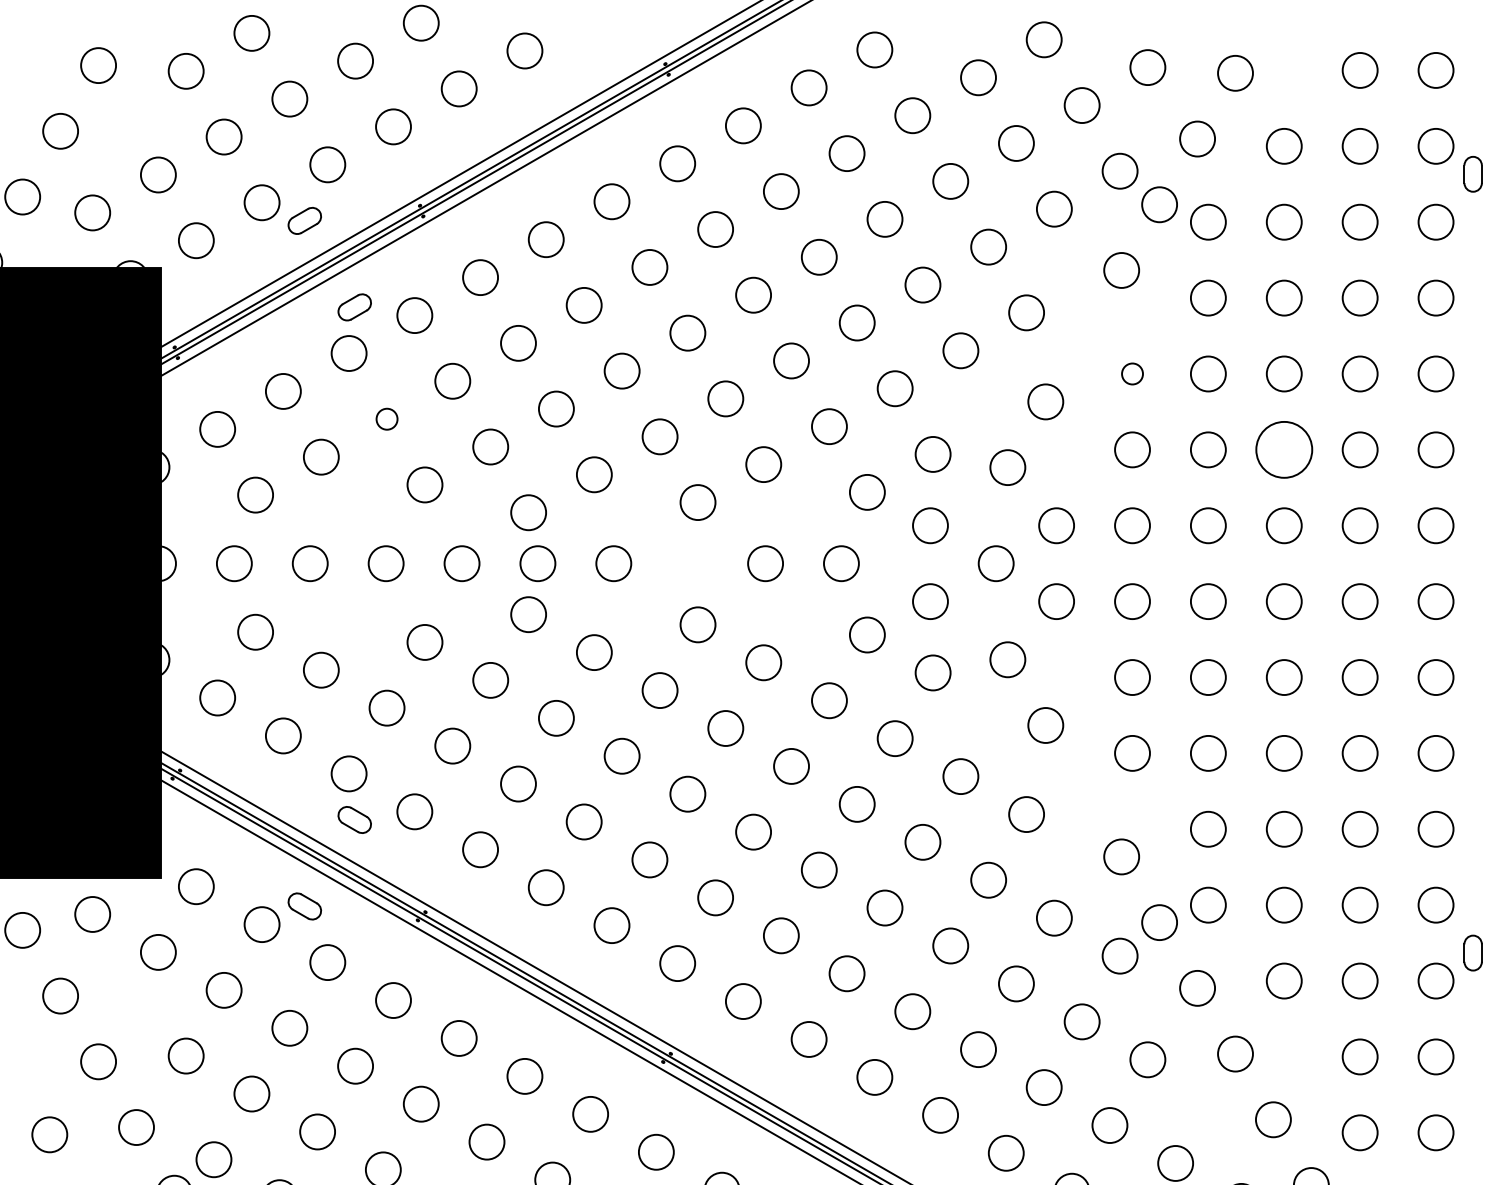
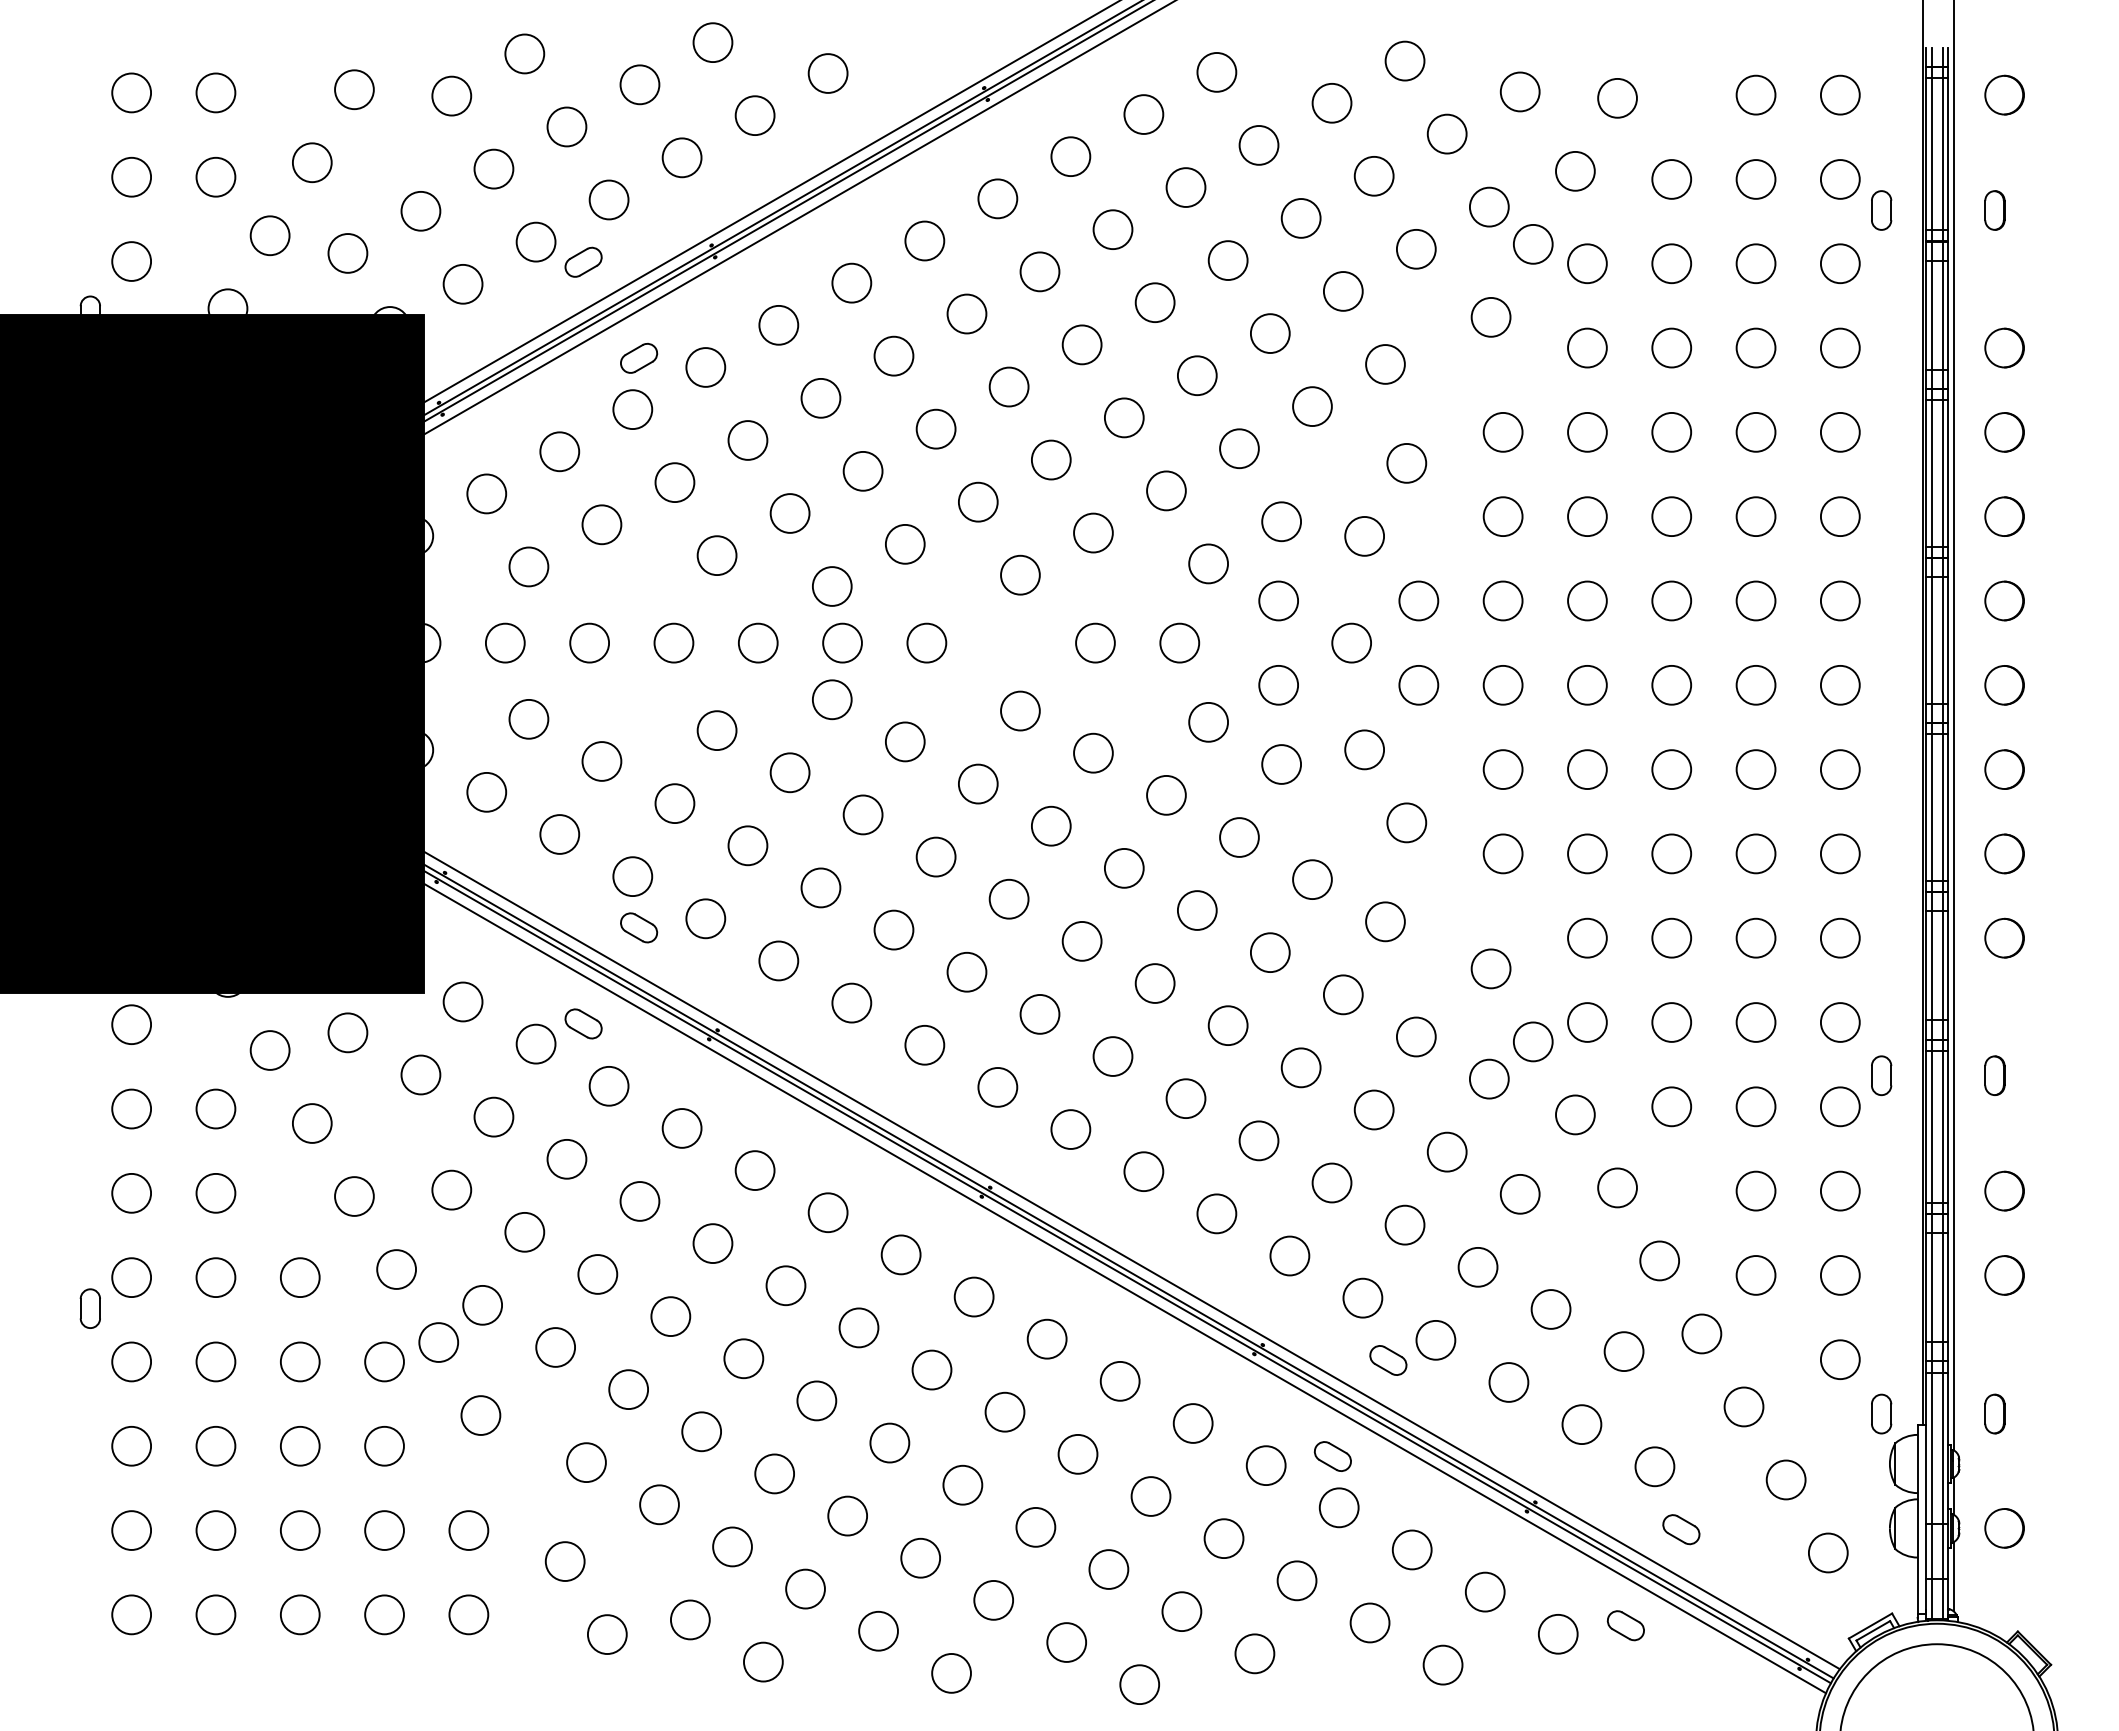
circle: (1131, 373) -> (1502, 431), size x1.67
circle: (386, 419) -> (674, 482), size x1.67
circle: (1284, 449) -> (1671, 516), size x0.62

